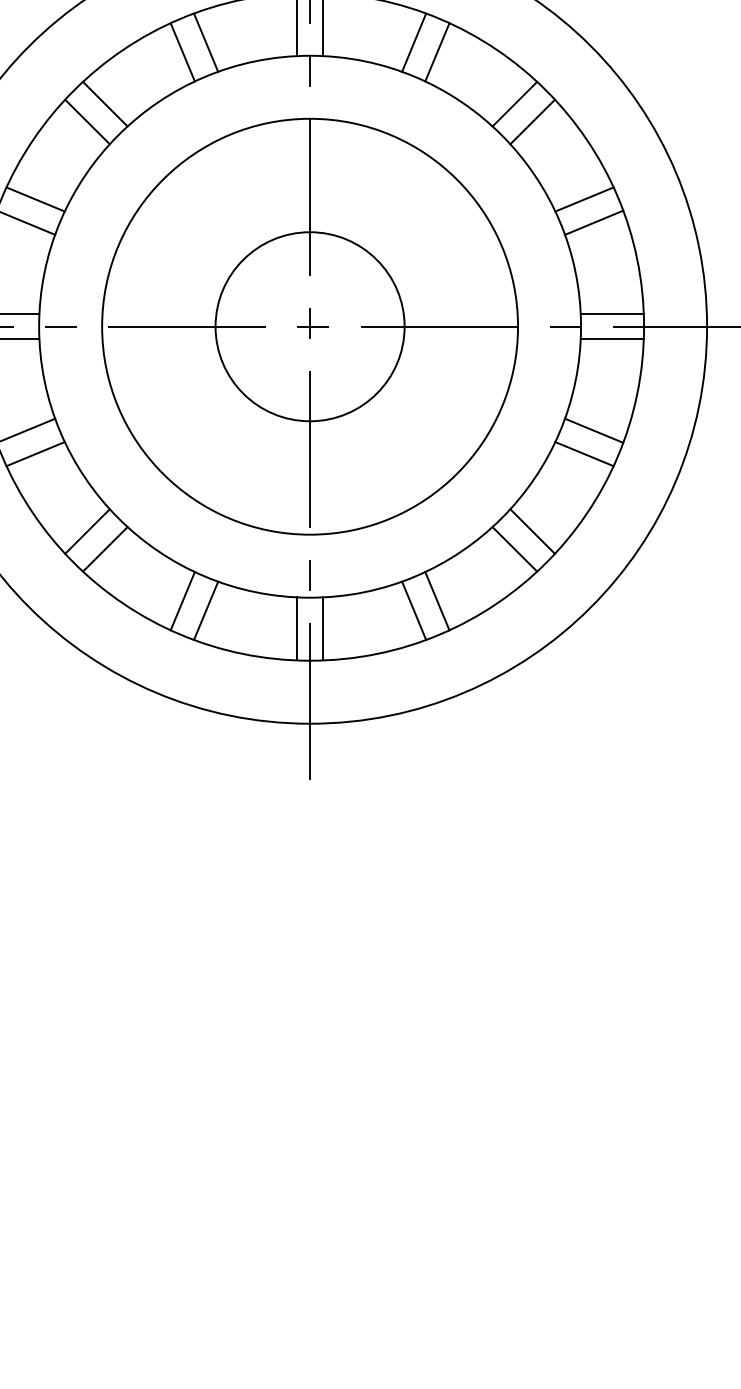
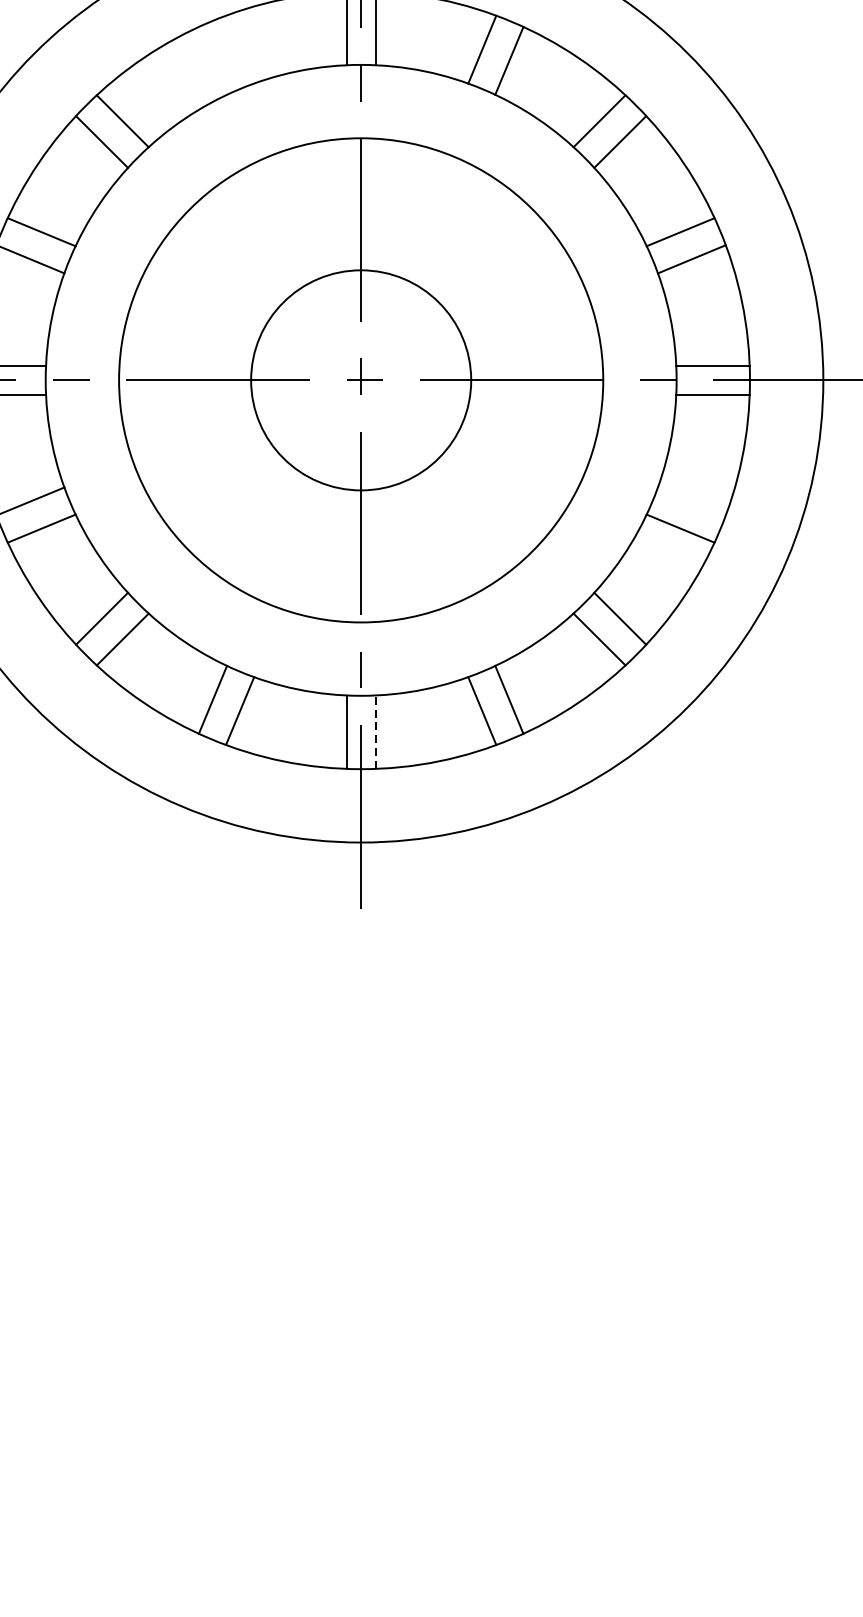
line: (206, 42) -> (240, 49), removed
line: (182, 52) -> (212, 61), removed
line: (594, 430) -> (692, 501), removed
line: (322, 628) -> (375, 731), solid -> dashed

